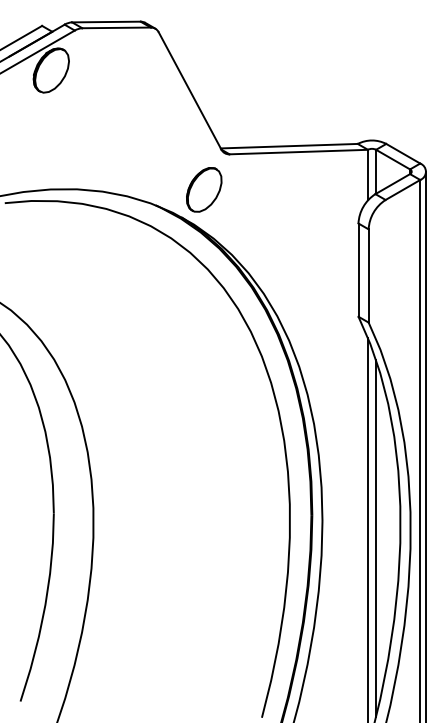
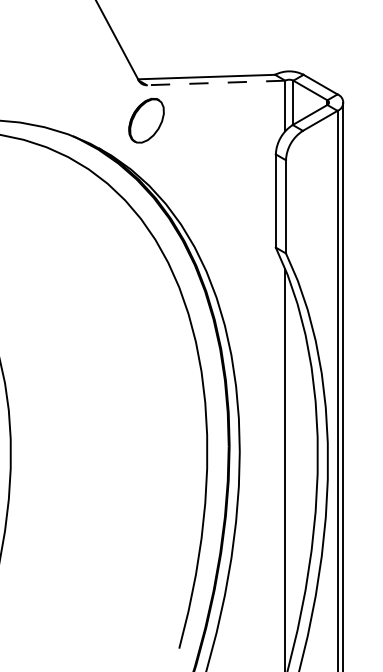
line: (298, 152) -> (215, 83), solid -> dashed
part: (204, 189) -> (146, 120), moved
line: (376, 538) -> (293, 469), removed

